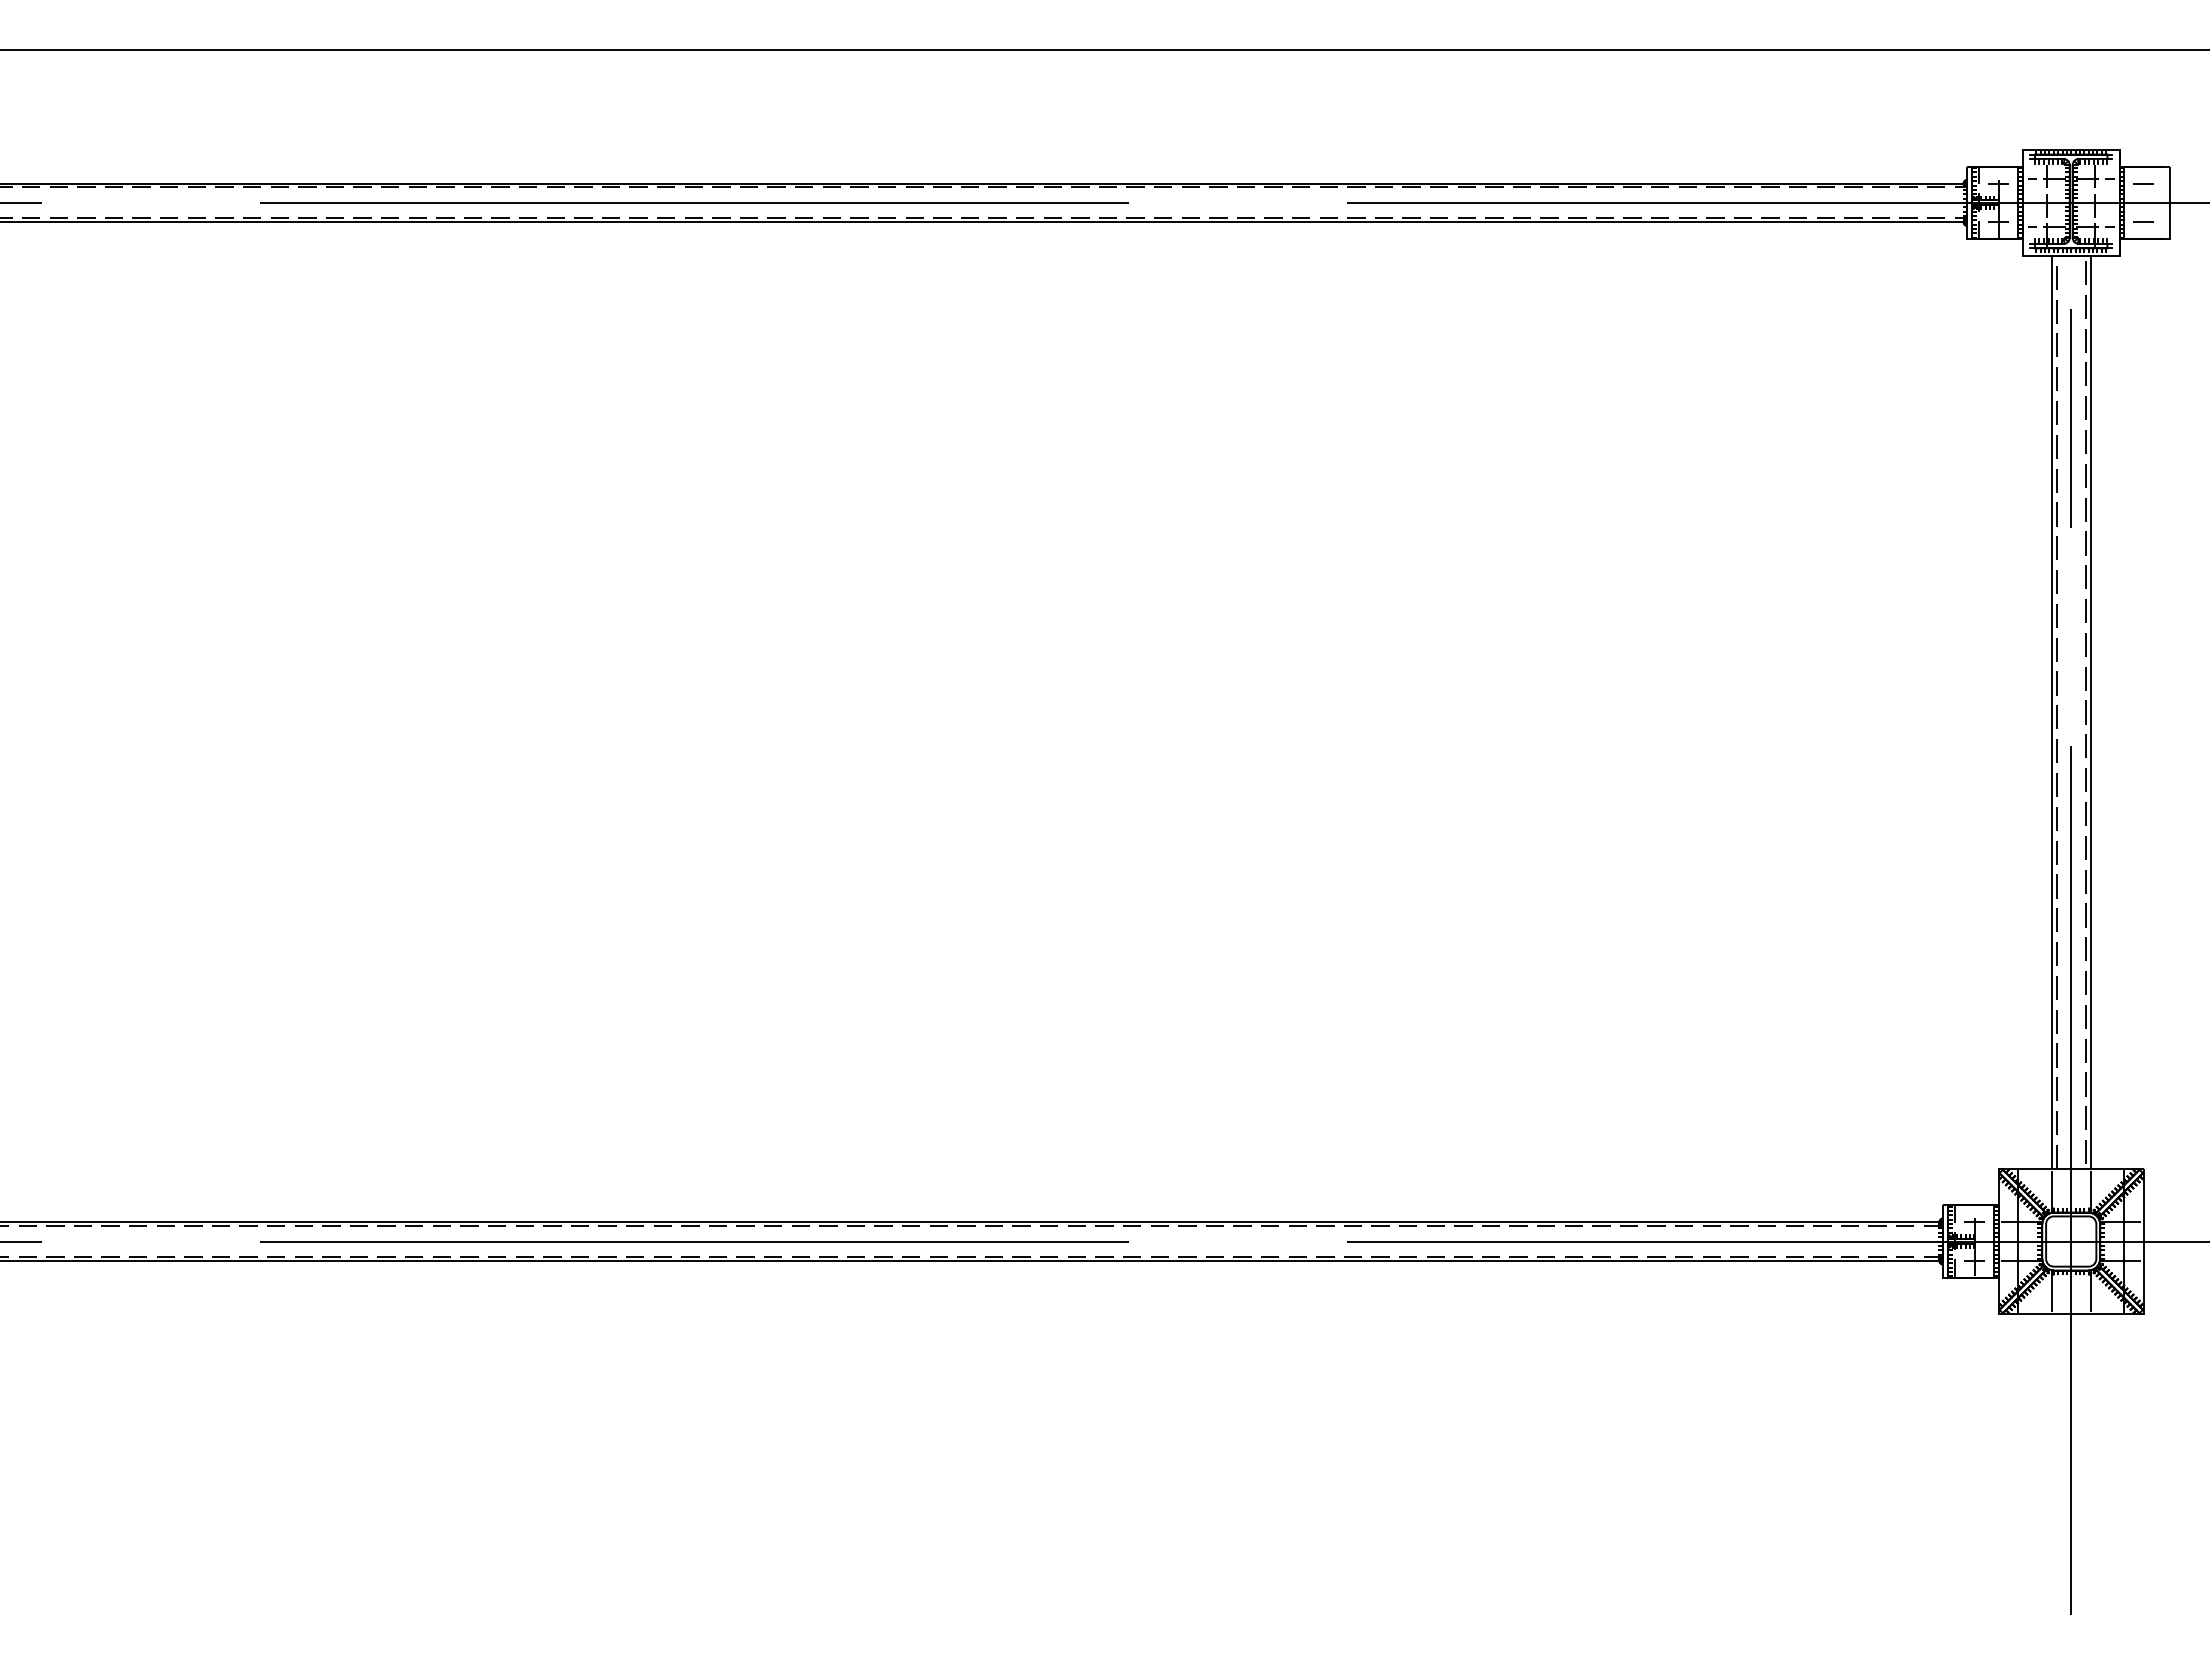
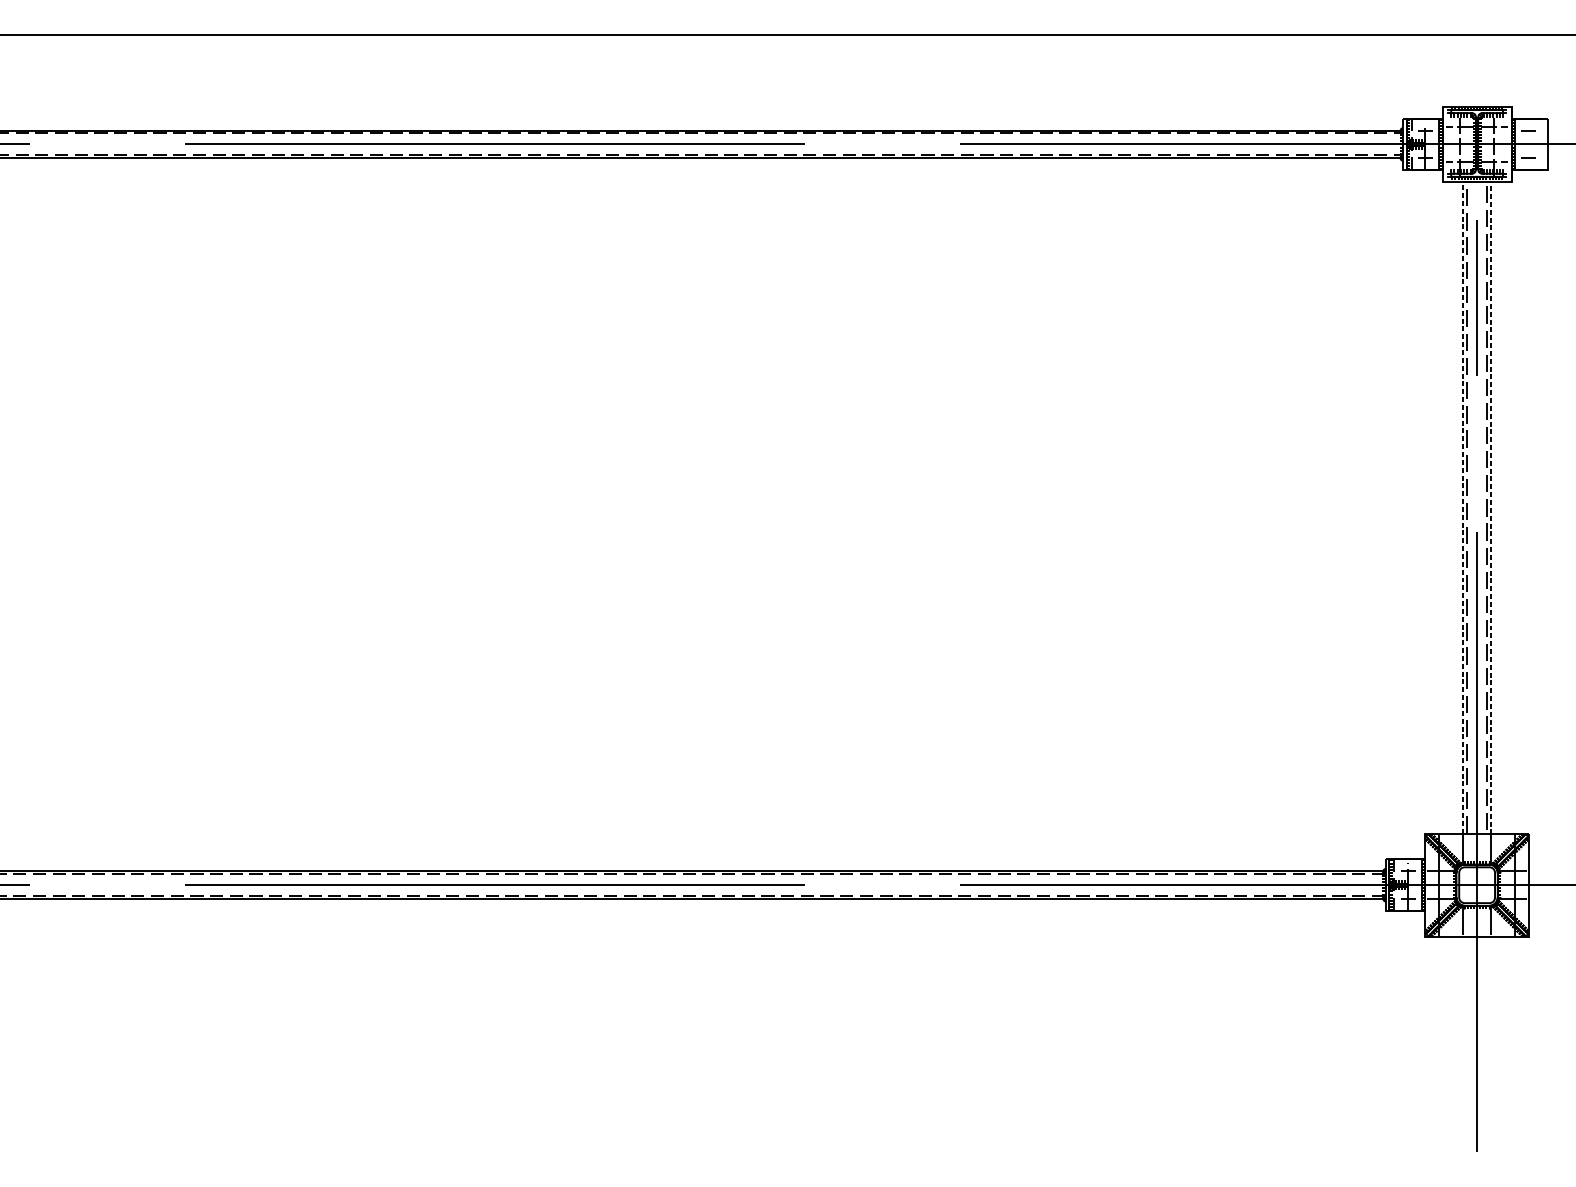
line: (2071, 256) -> (1477, 182), solid -> dashed

